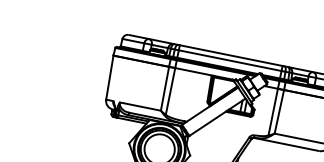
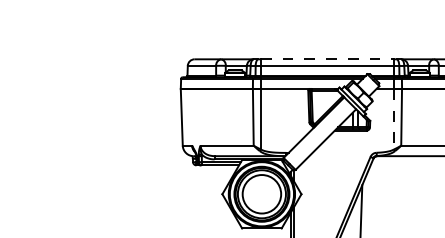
line: (231, 55) -> (327, 59), solid -> dashed
line: (273, 112) -> (394, 119), solid -> dashed

